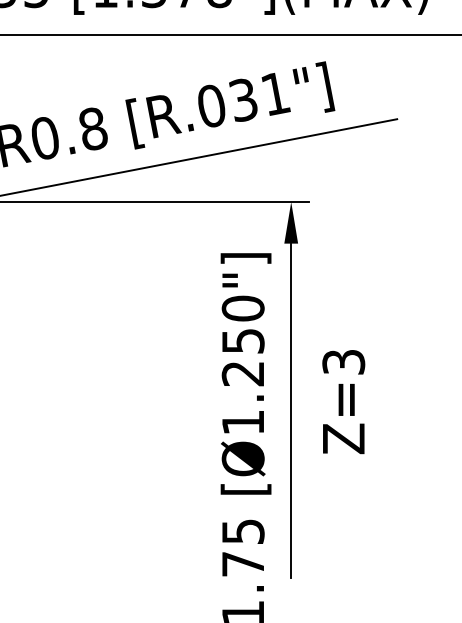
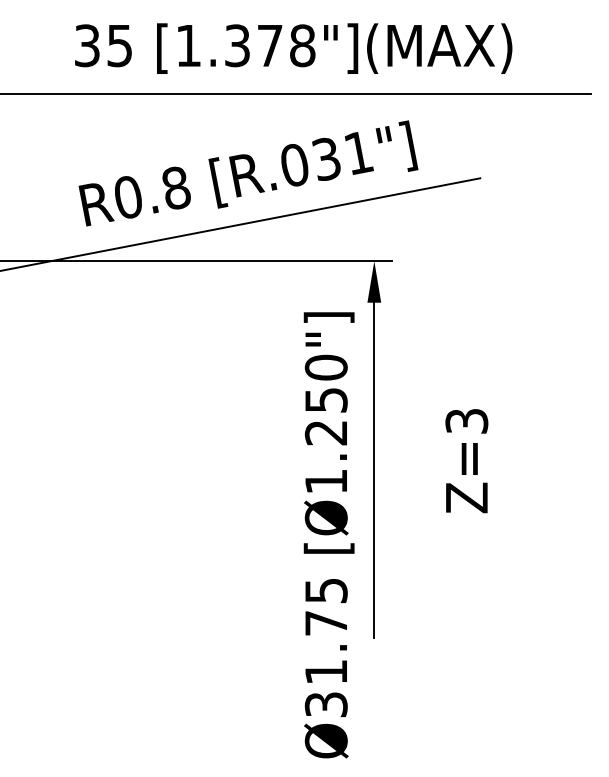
text: (343, 402) -> (466, 461), moved

